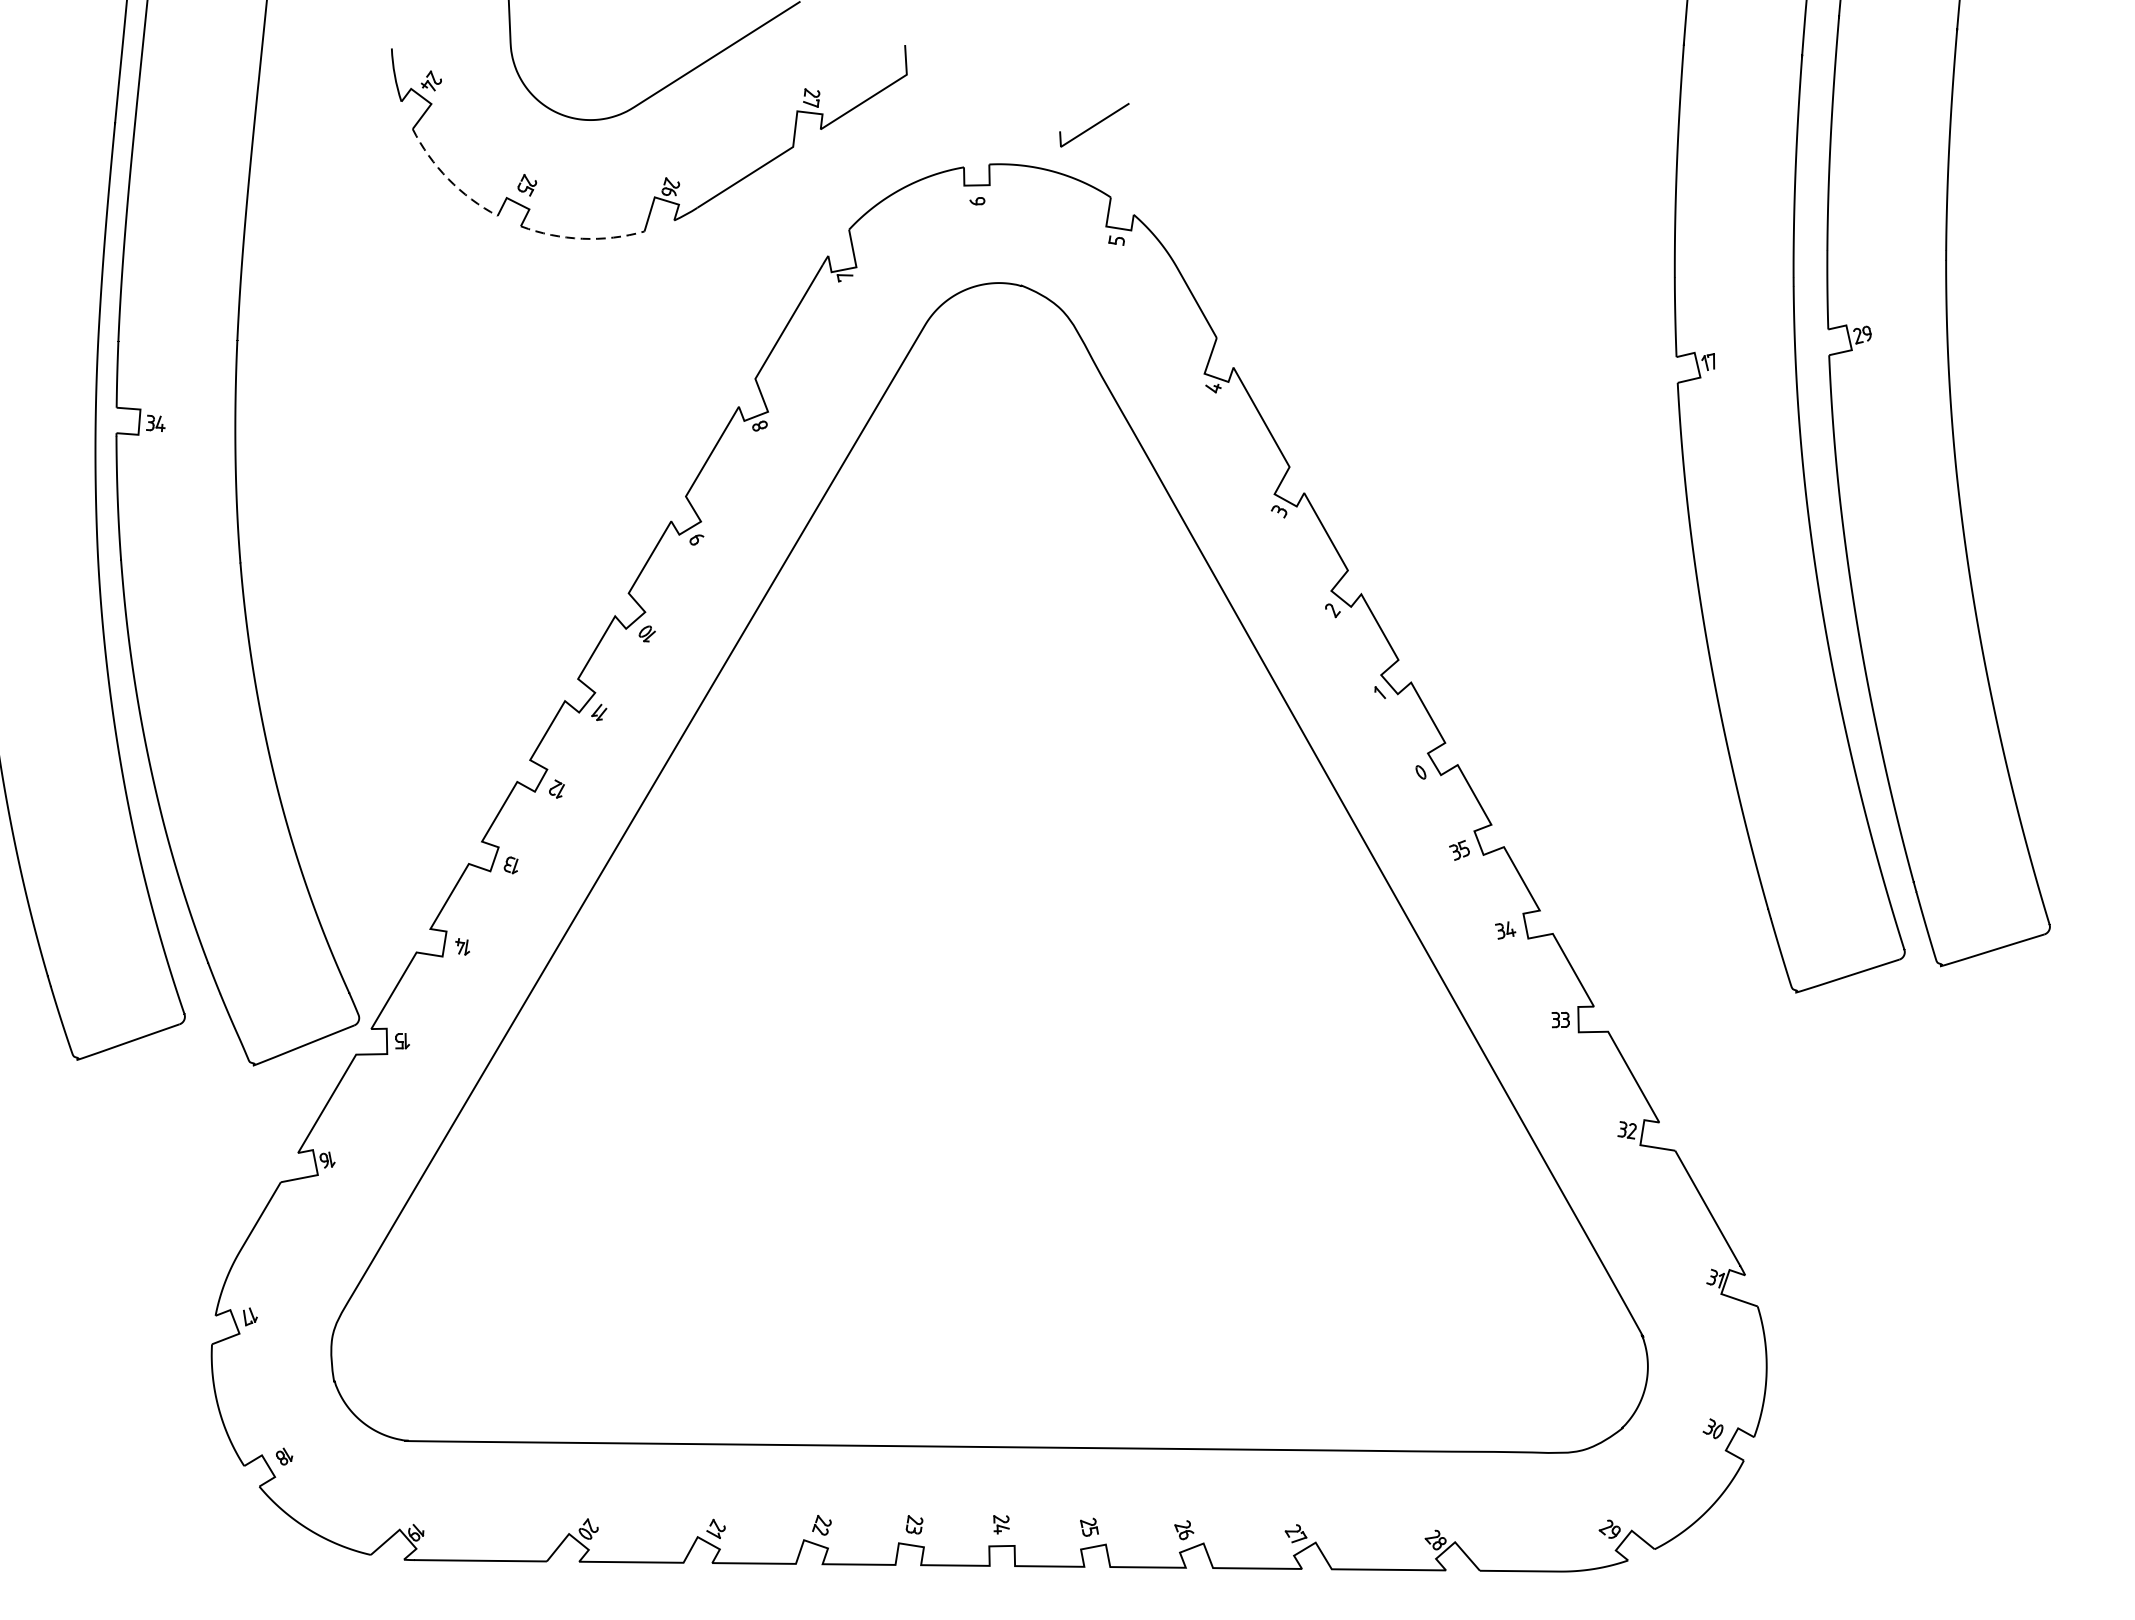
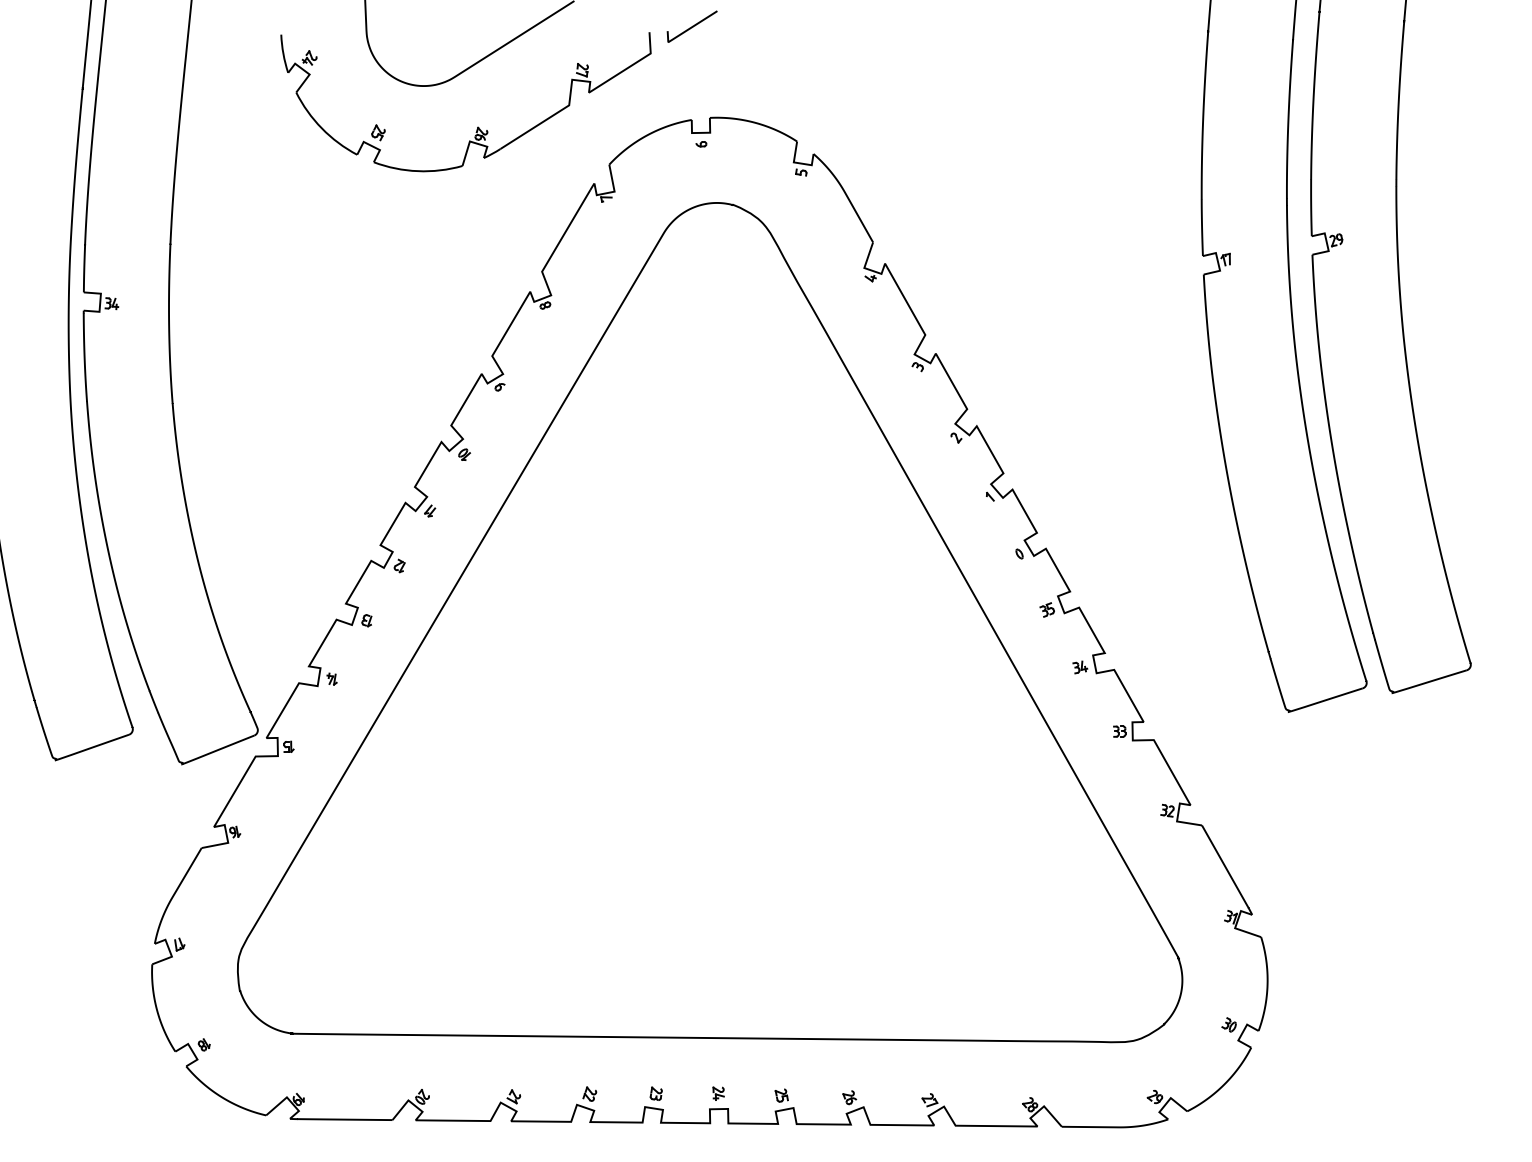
line: (1093, 124) -> (691, 26), moved
arc: (447, 179) -> (321, 128), dashed -> solid
arc: (581, 239) -> (417, 171), dashed -> solid

